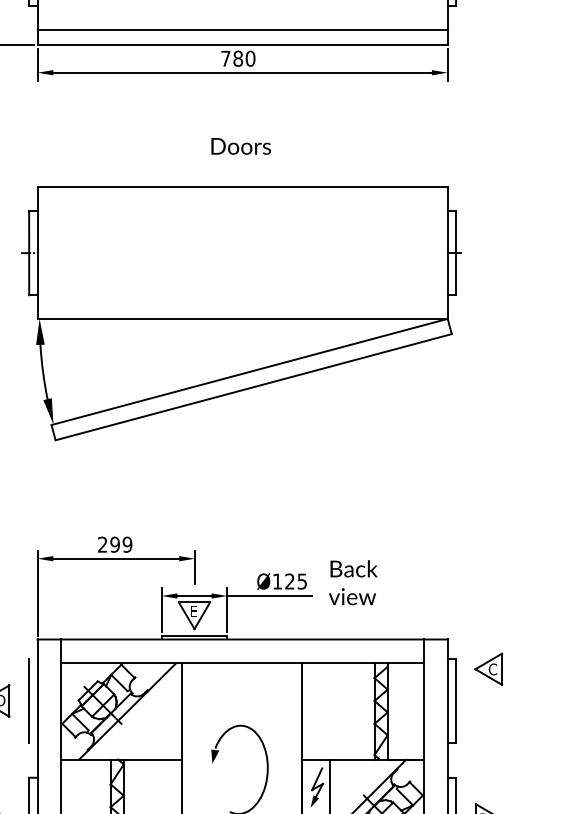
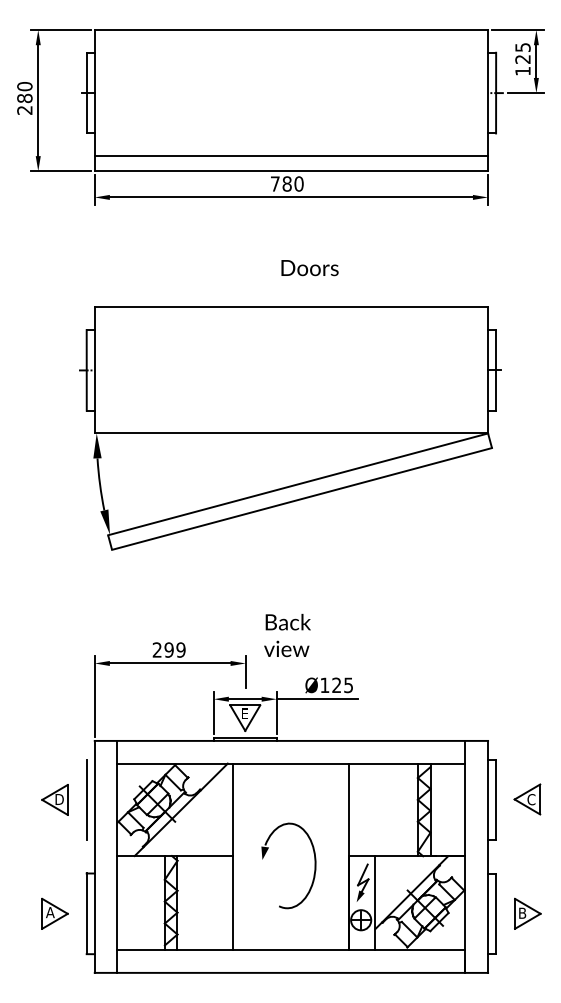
text: (240, 146) -> (309, 268), moved
text: (353, 582) -> (287, 635), moved
part: (488, 669) -> (527, 799), moved

